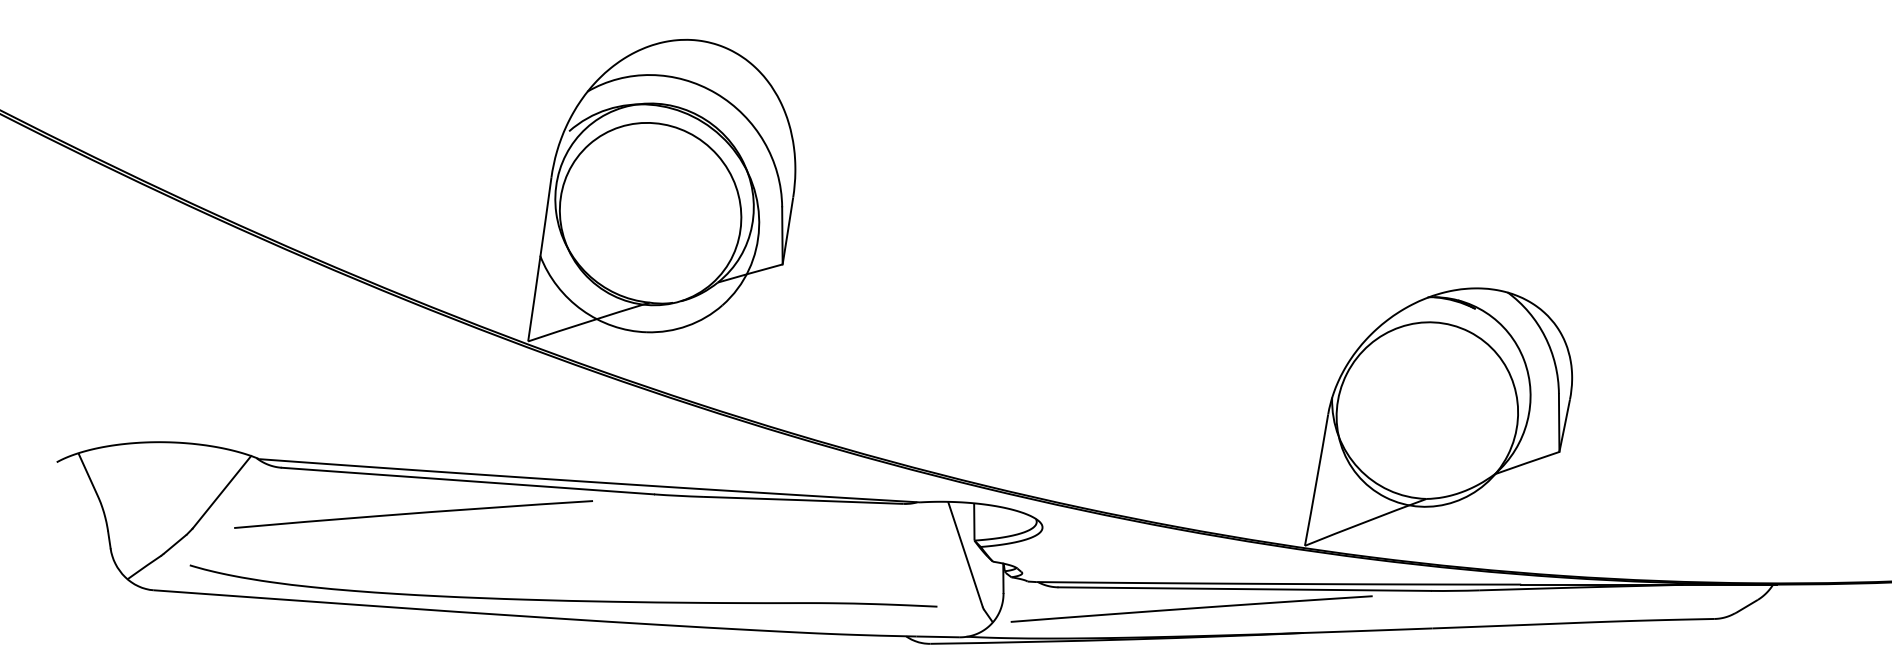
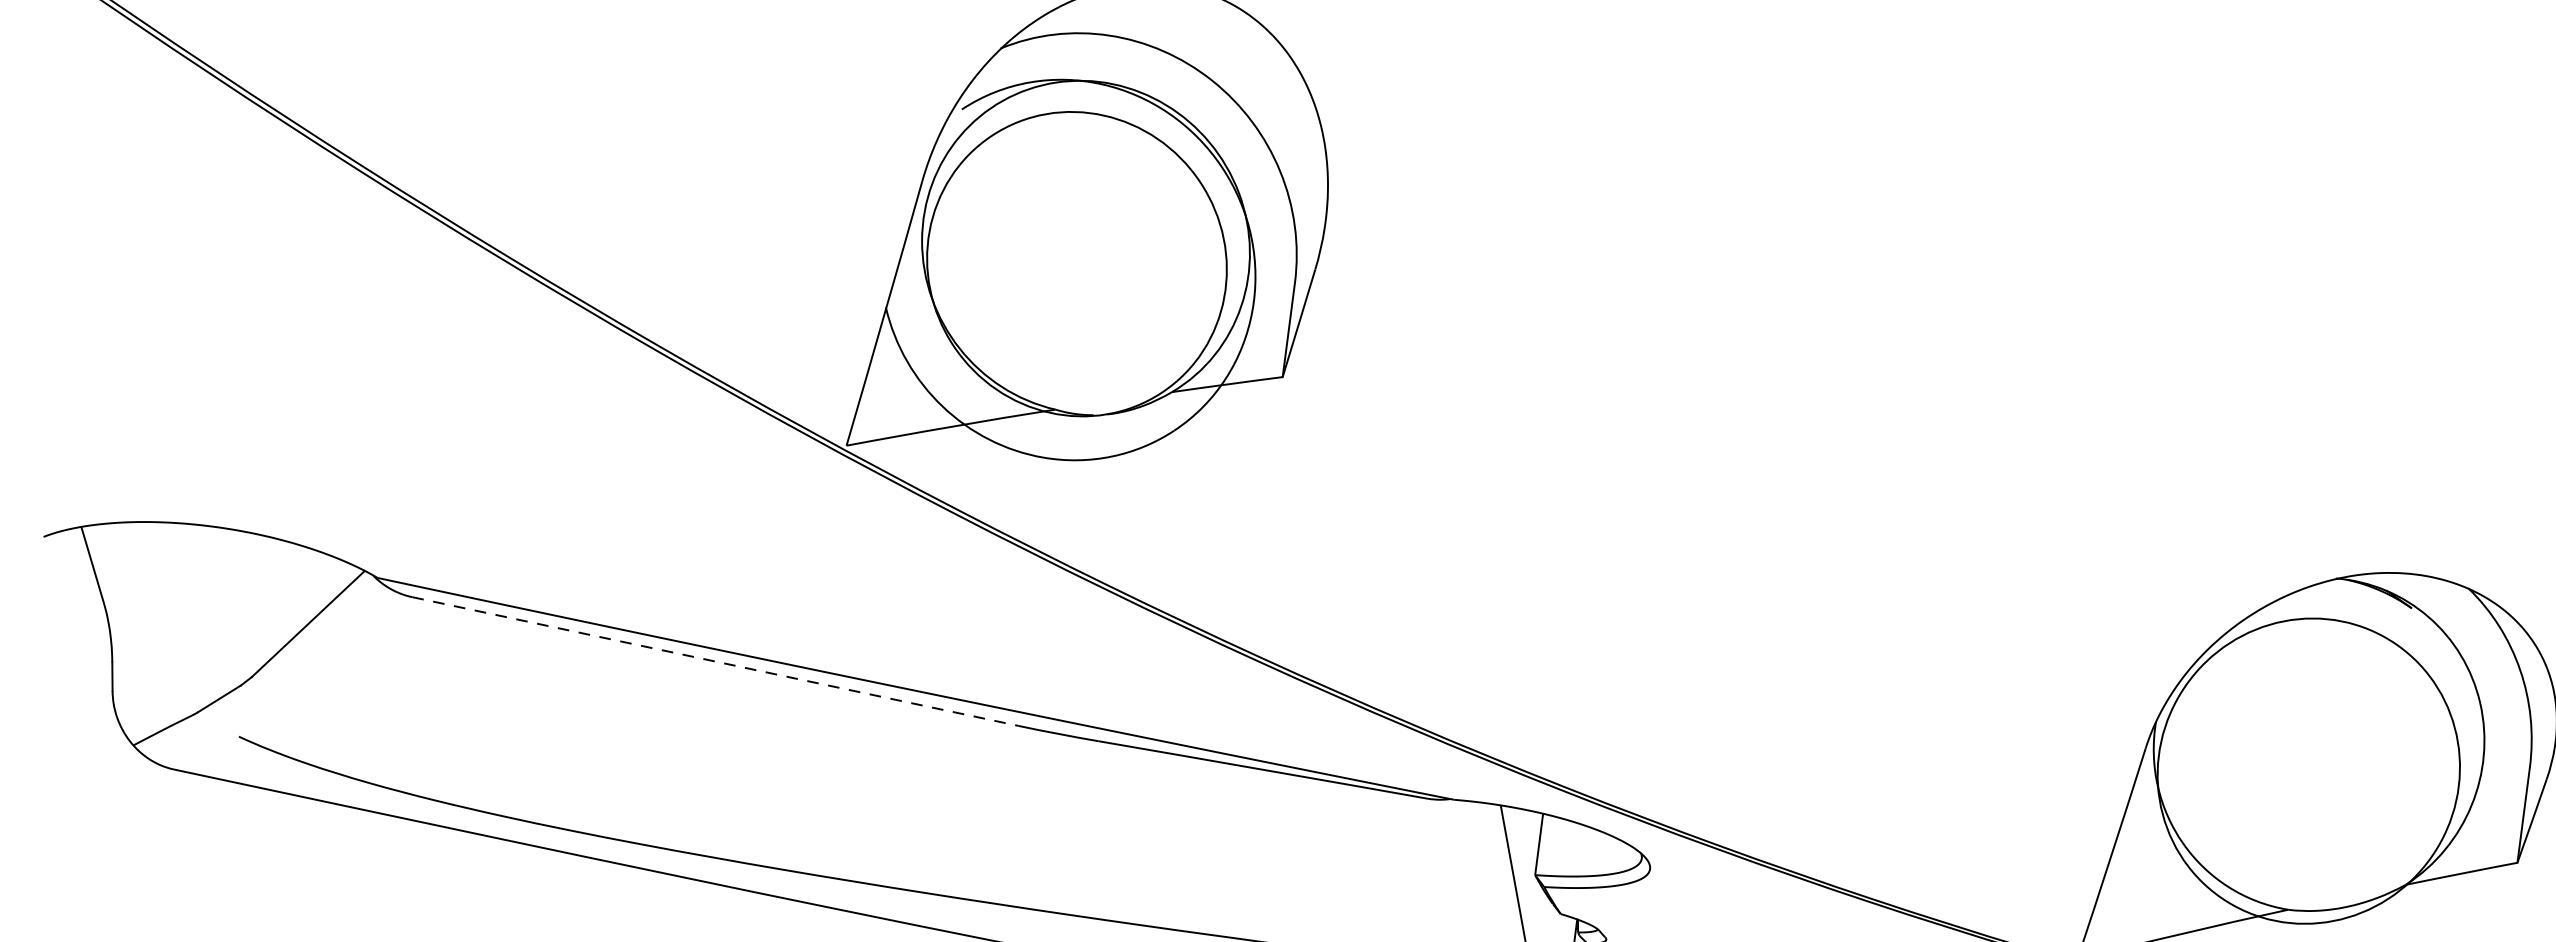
line: (467, 481) -> (714, 662), solid -> dashed
curve: (413, 514) -> (618, 704), removed

